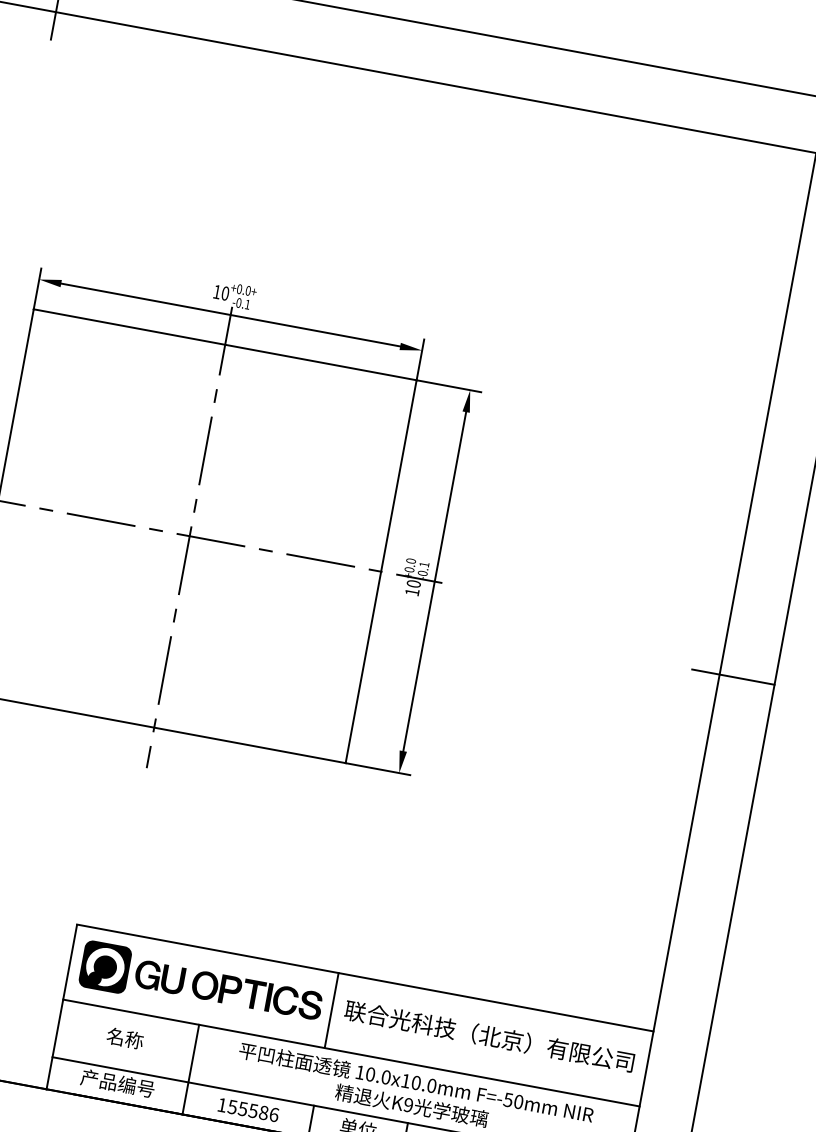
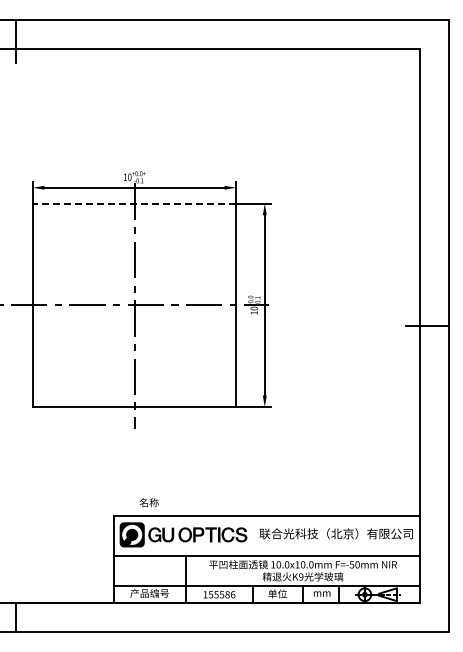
line: (225, 344) -> (134, 203), solid -> dashed
line: (331, 1010) -> (252, 535), removed
text: (123, 1037) -> (148, 502), moved

